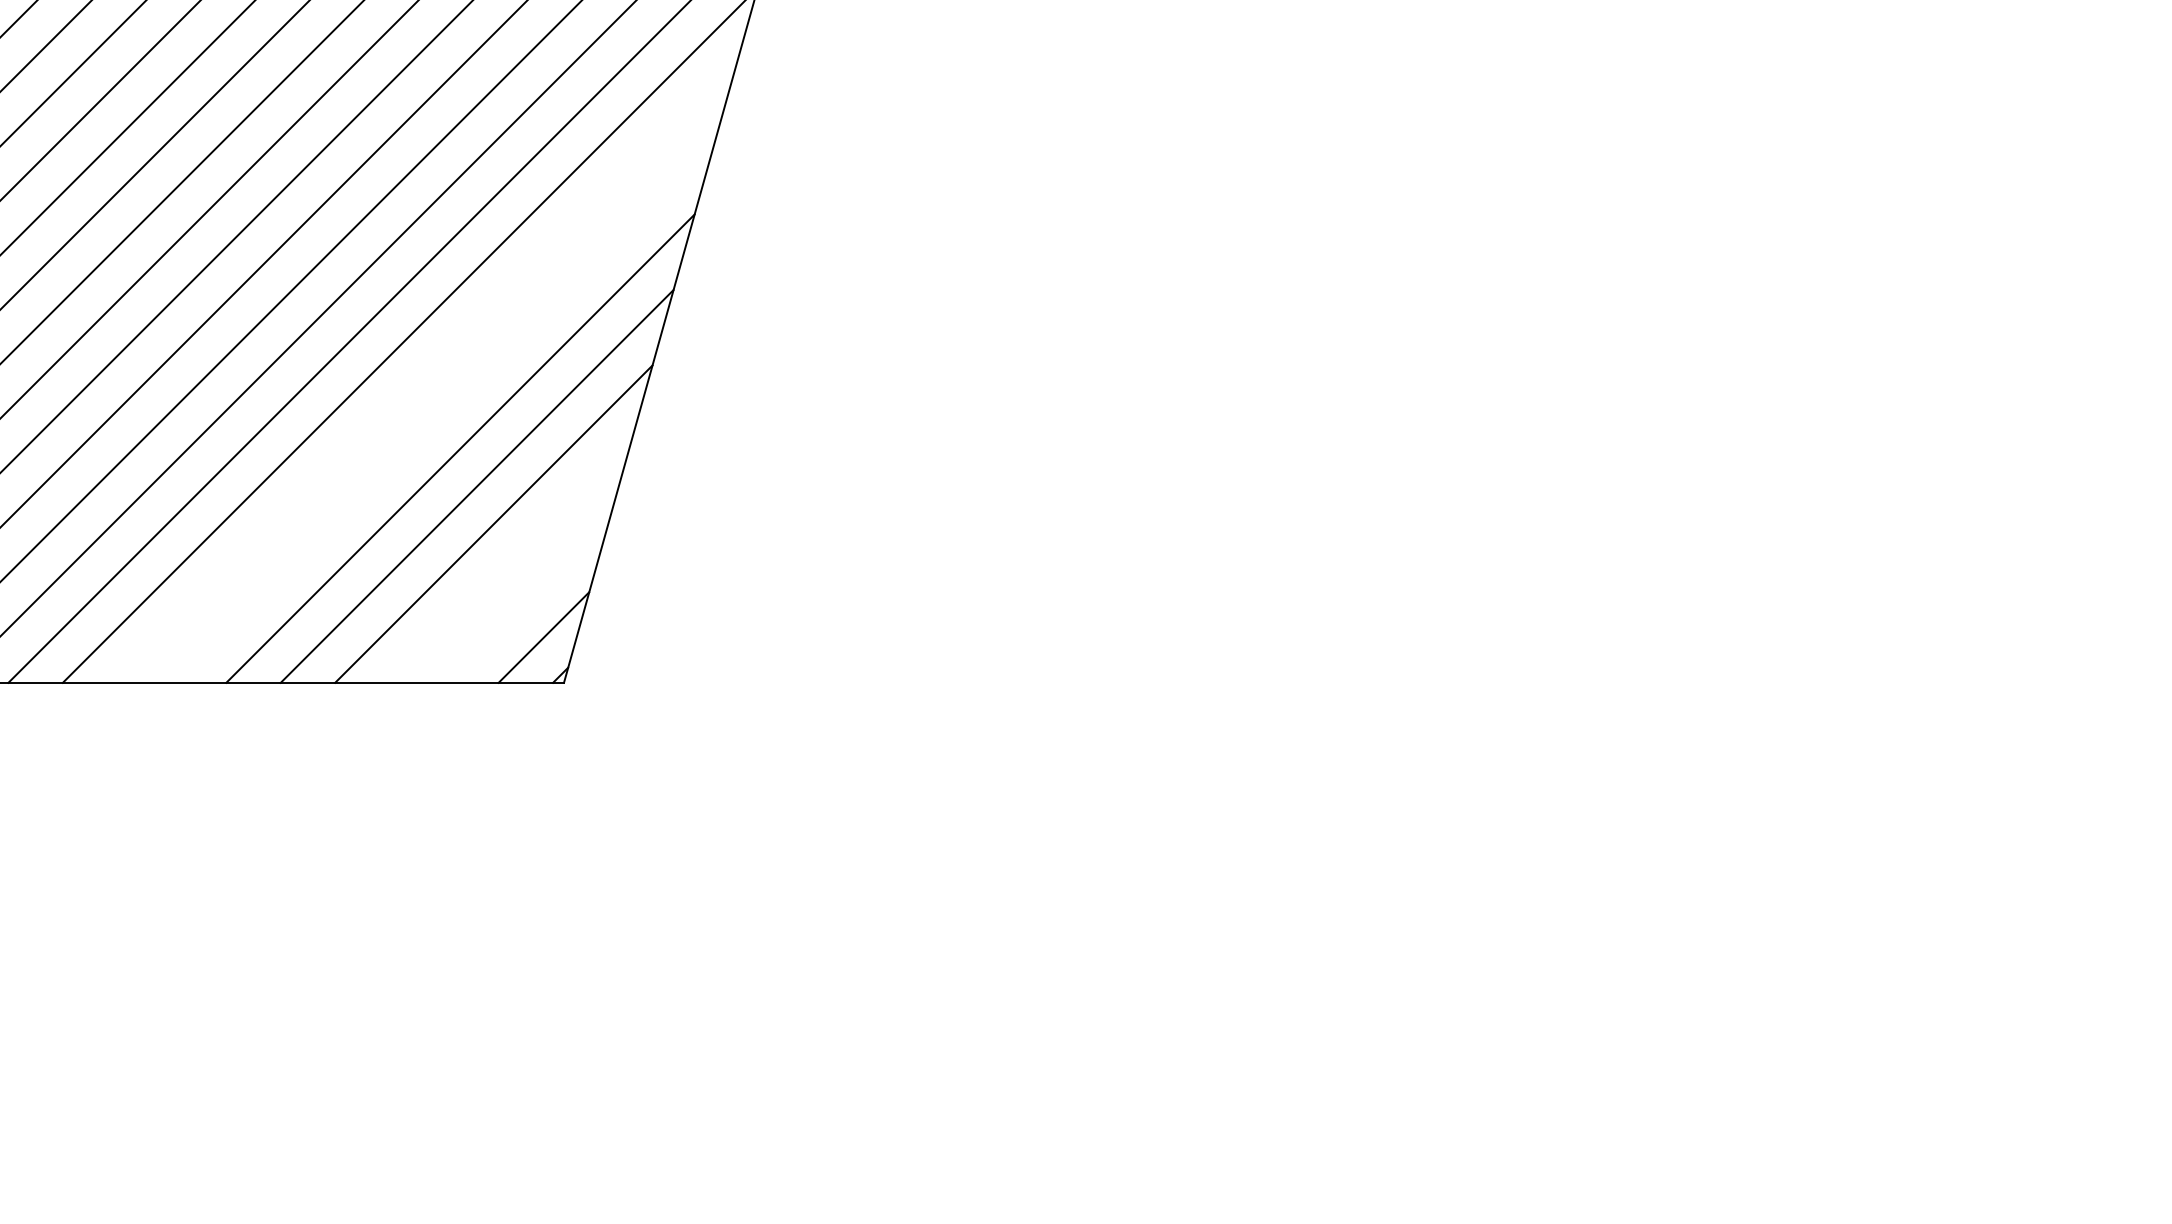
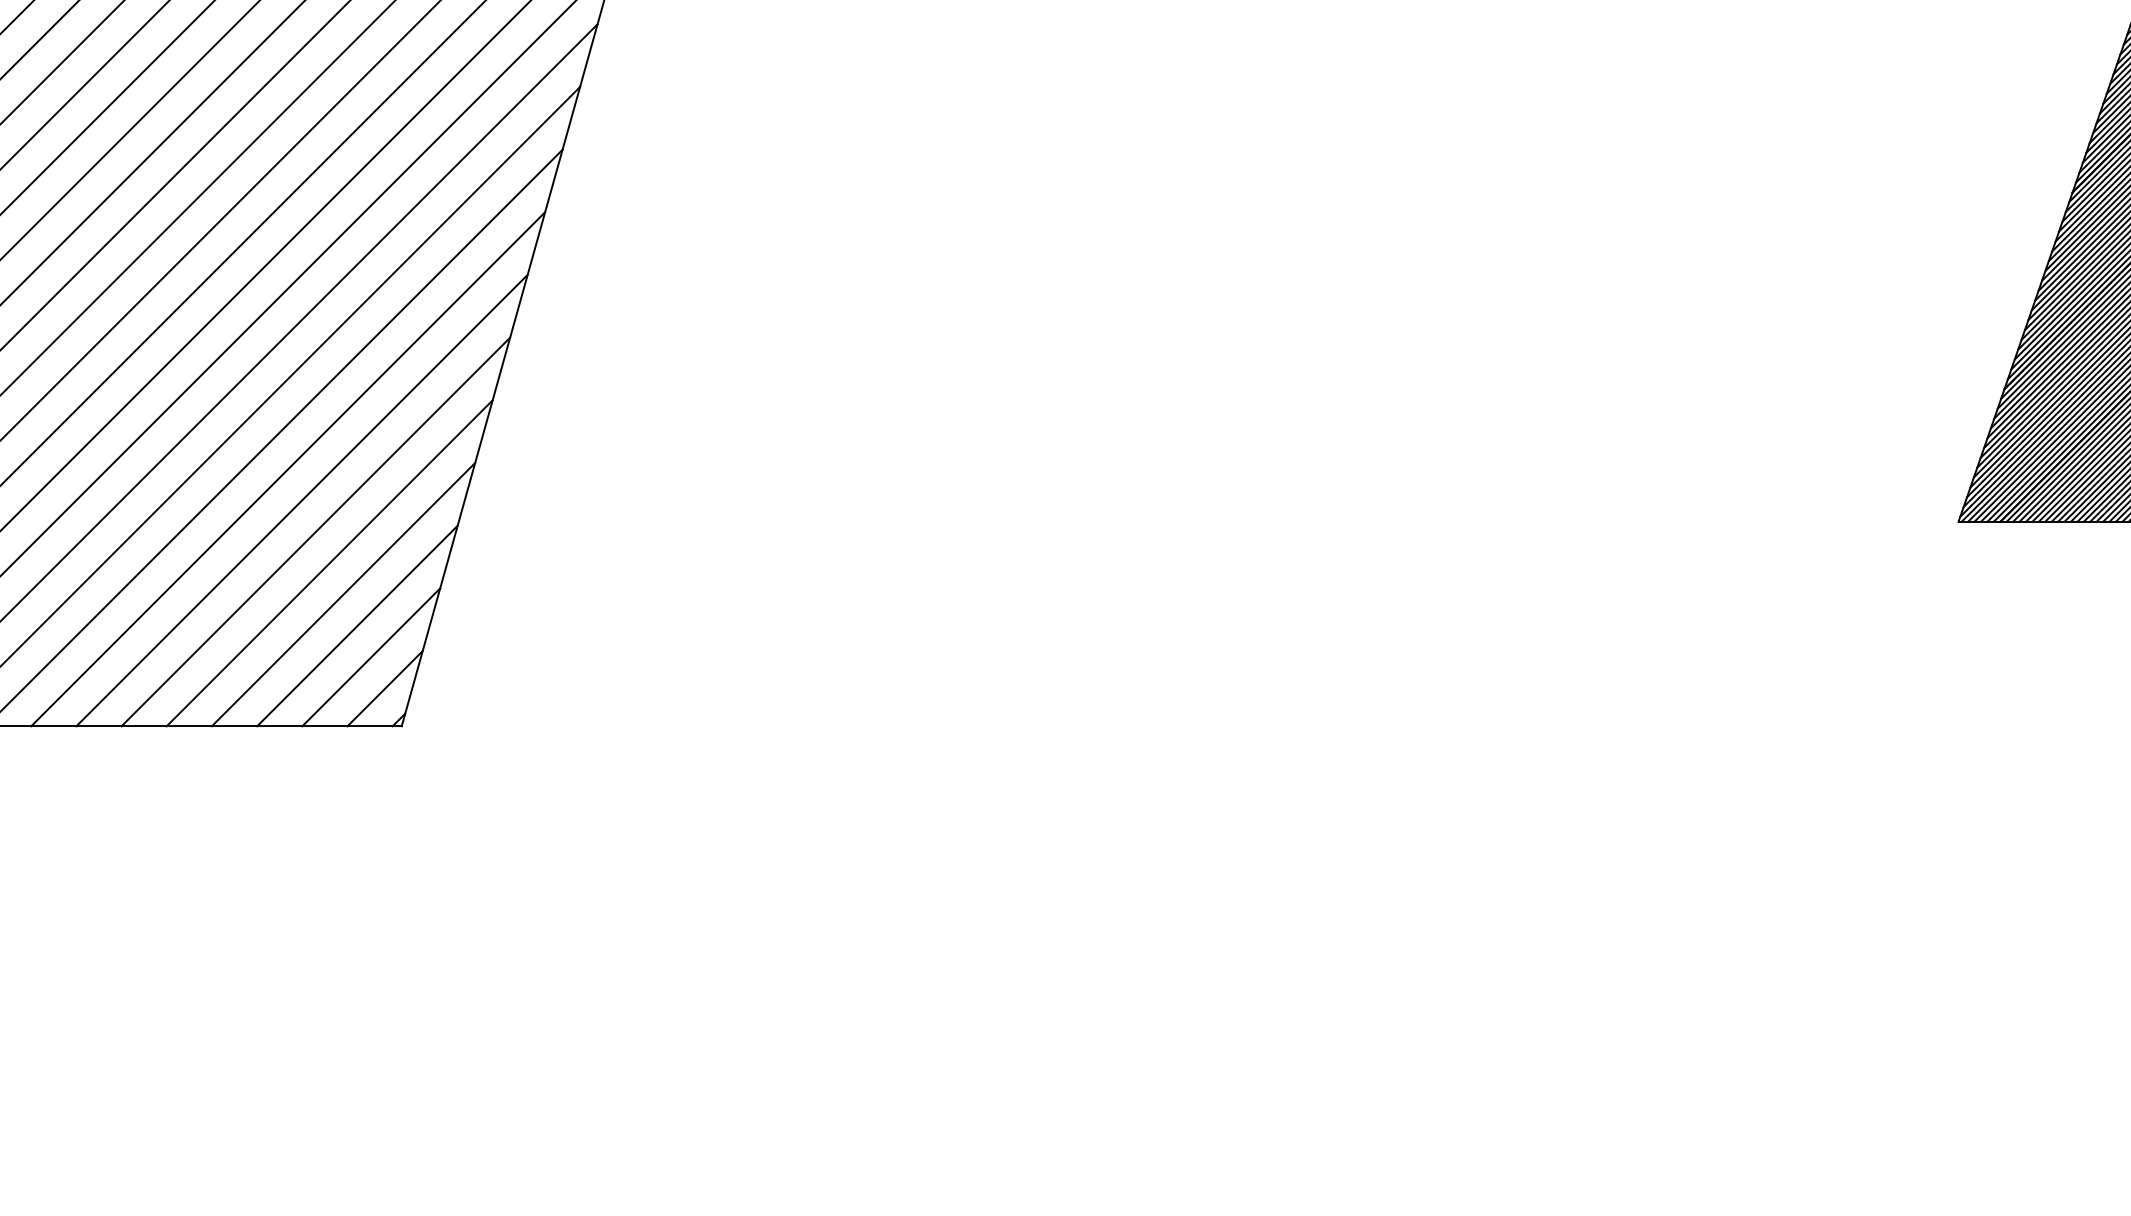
line: (427, 373) -> (288, 469), added
line: (443, 410) -> (301, 500), added
line: (510, 561) -> (357, 625), added
line: (527, 599) -> (371, 657), added

